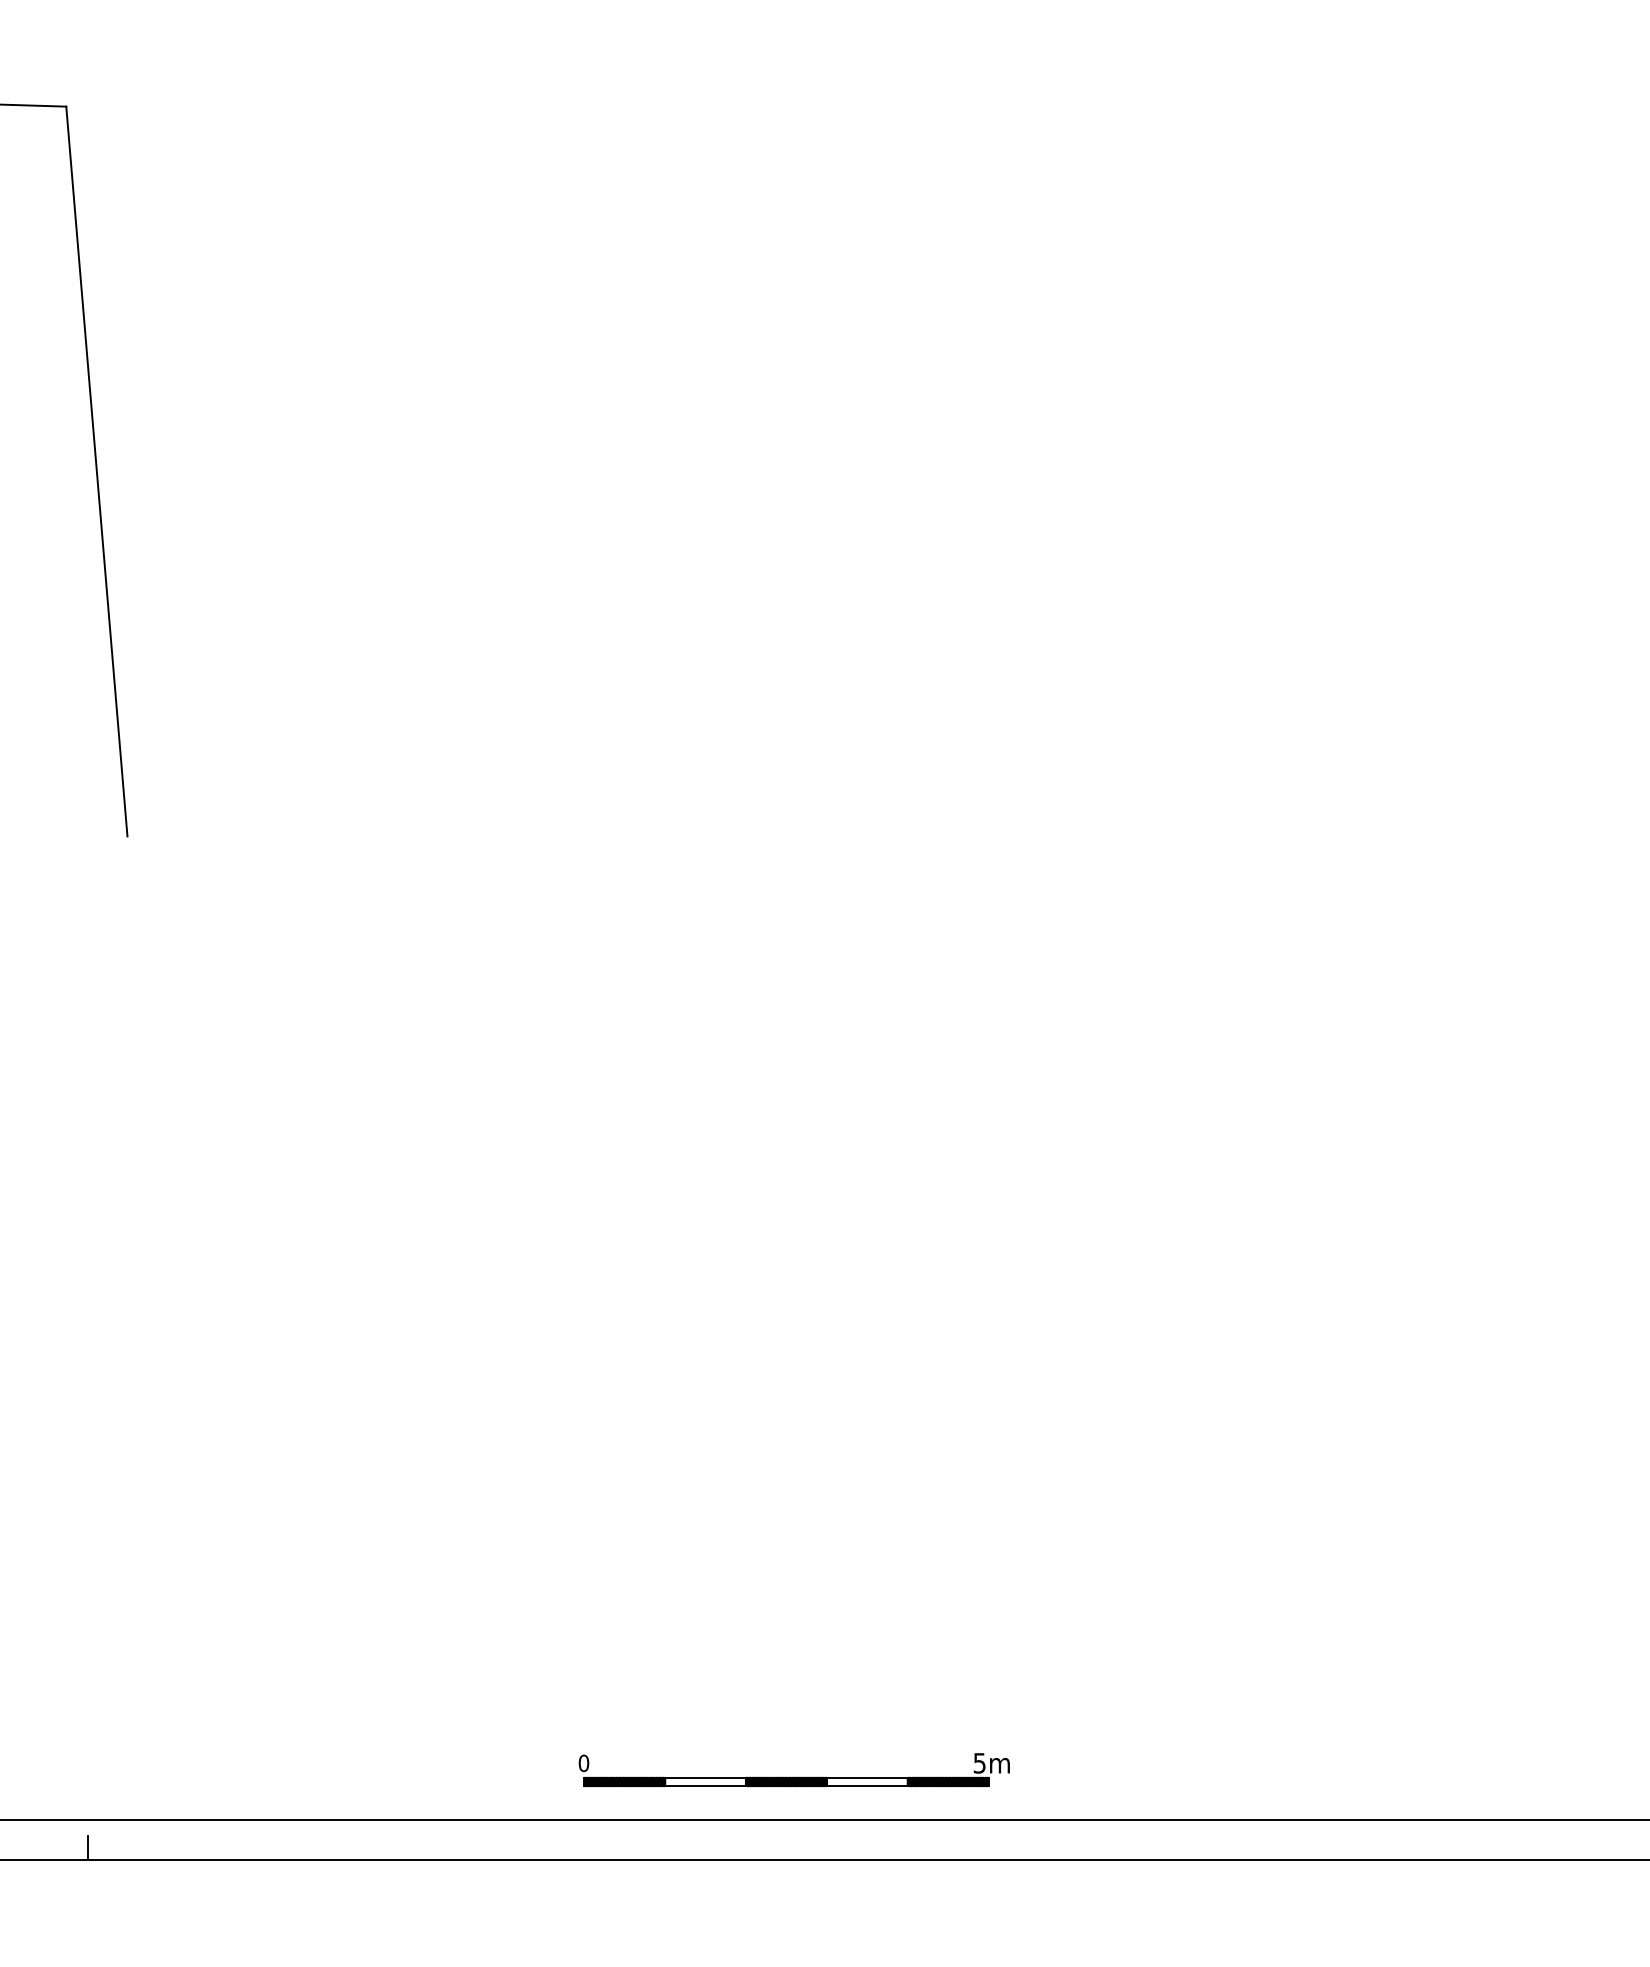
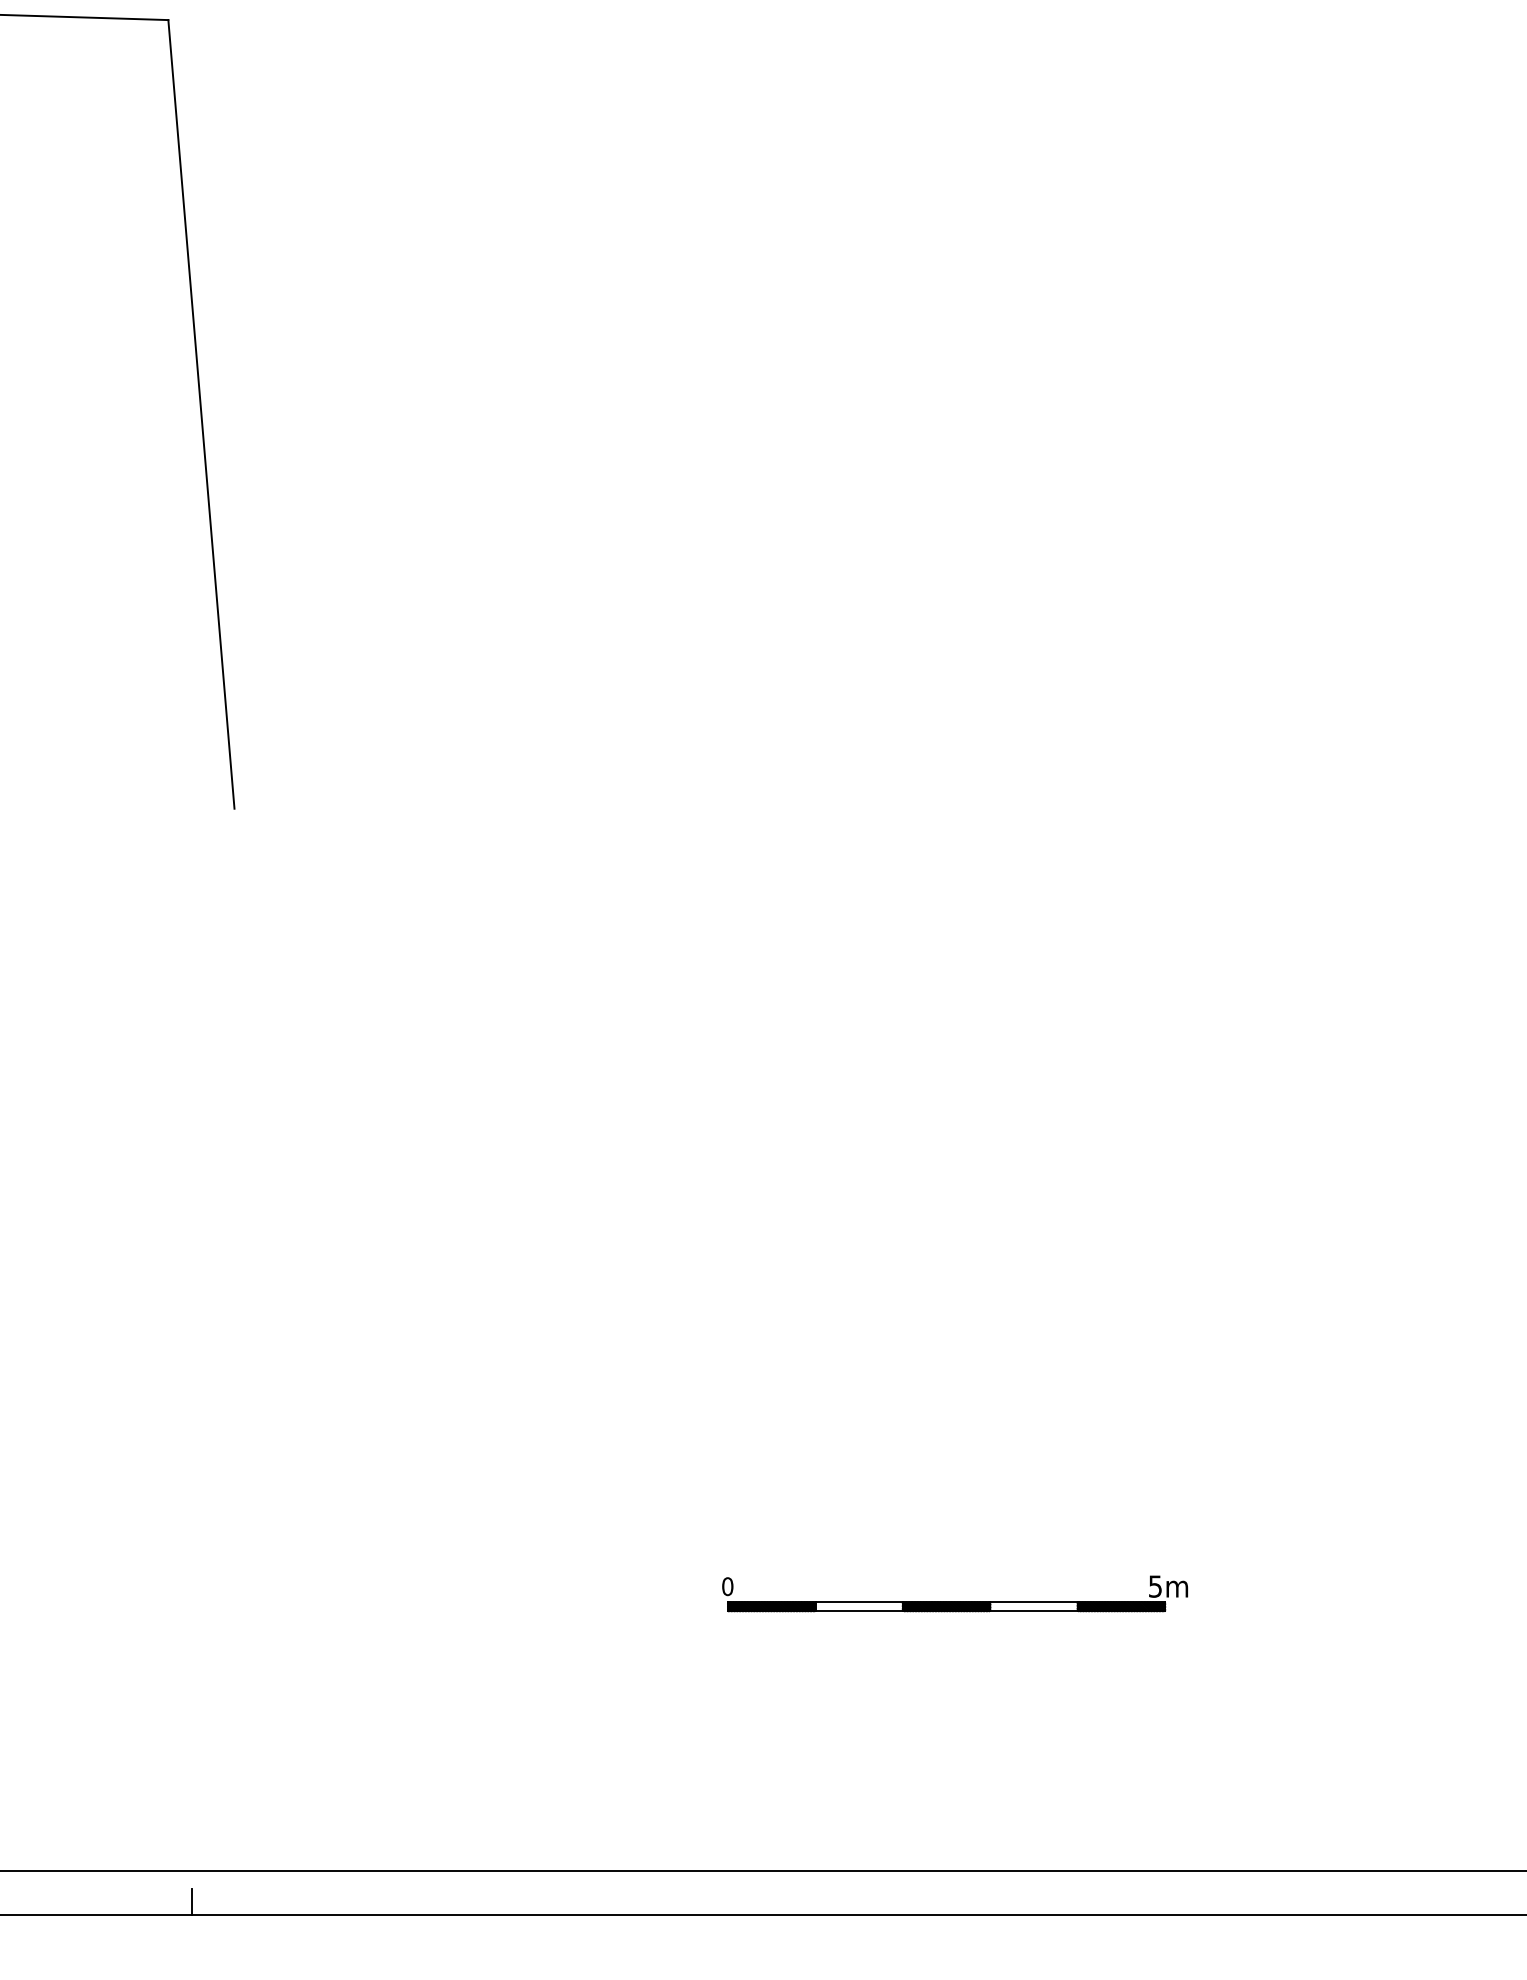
part: (793, 1770) -> (954, 1594), moved

